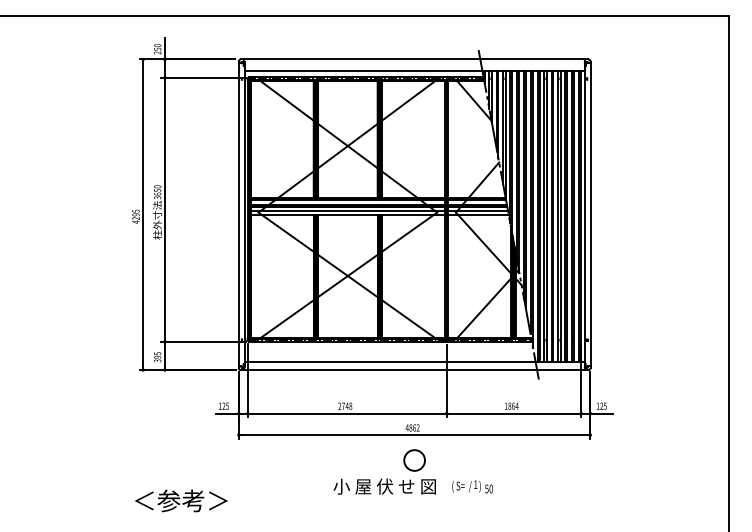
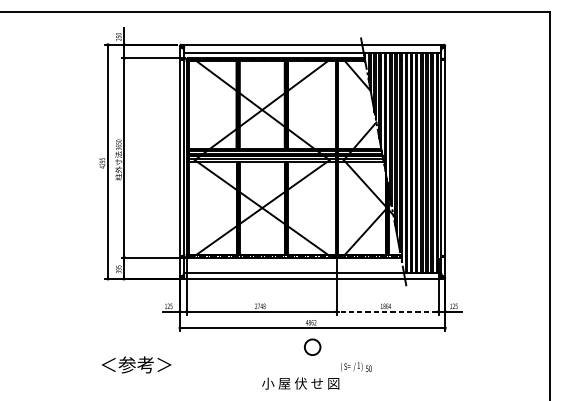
line: (513, 413) -> (387, 311), solid -> dashed
text: (384, 486) -> (300, 383), moved
text: (181, 500) -> (136, 364), moved

